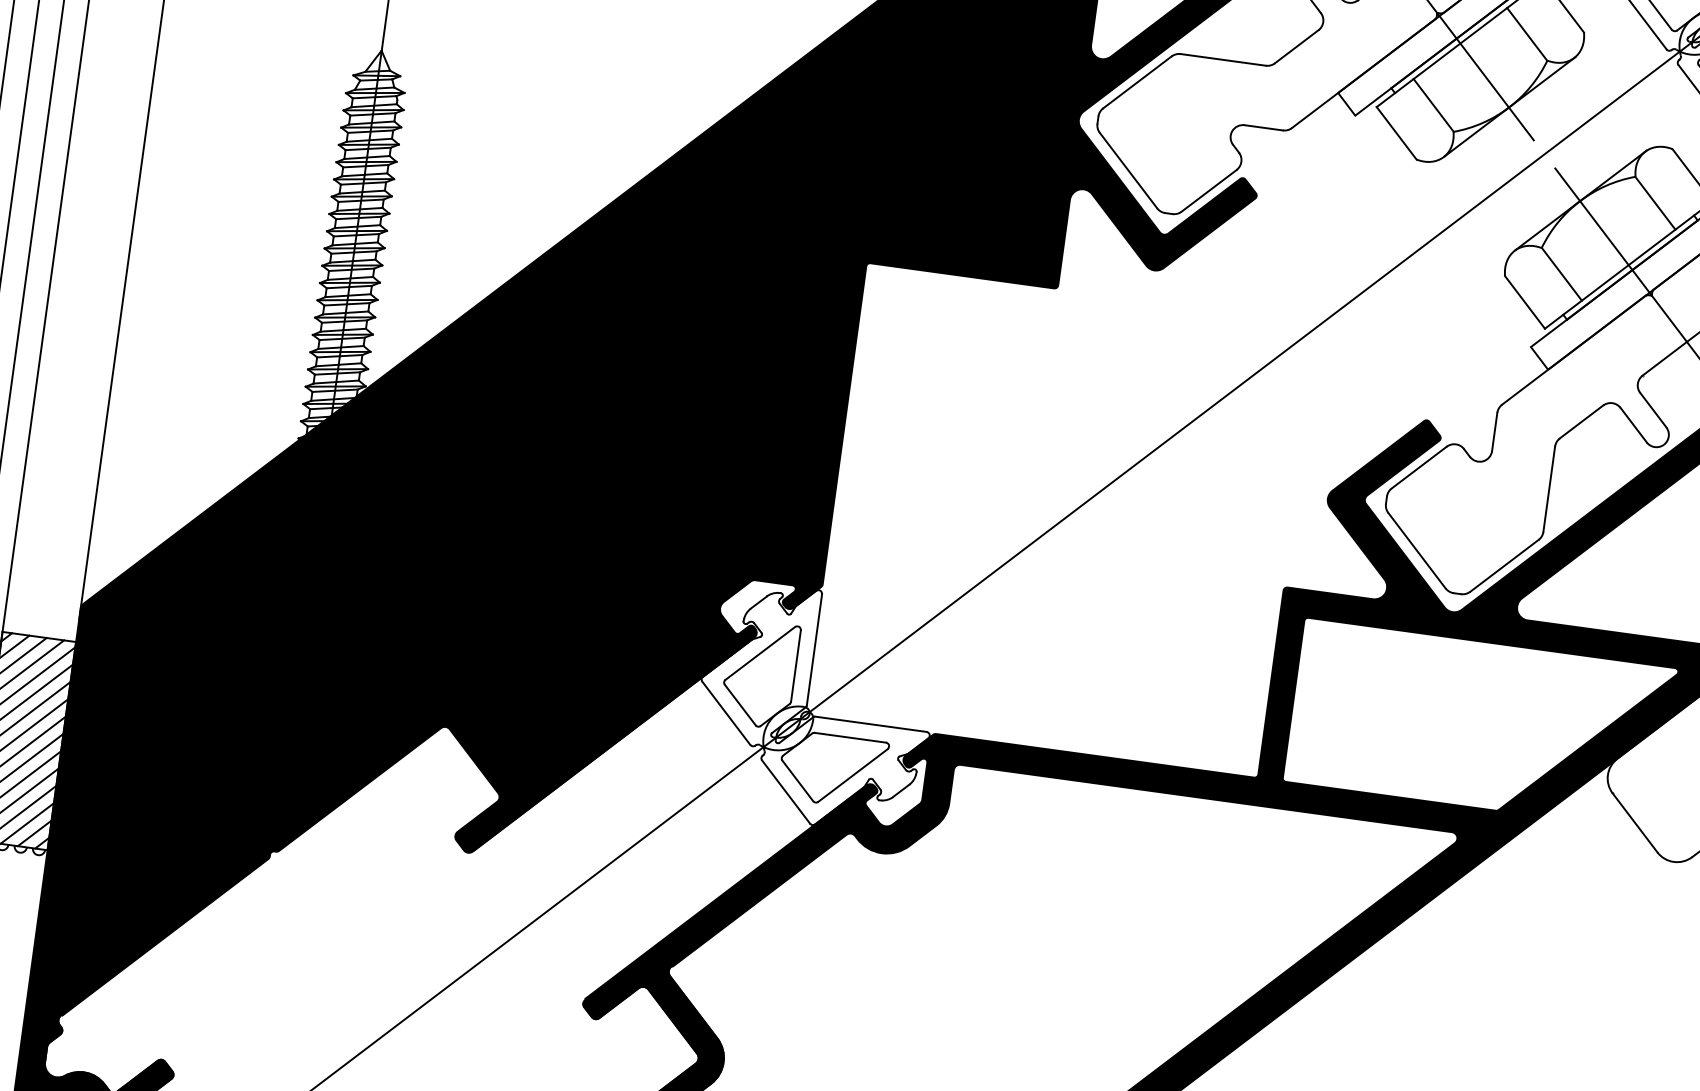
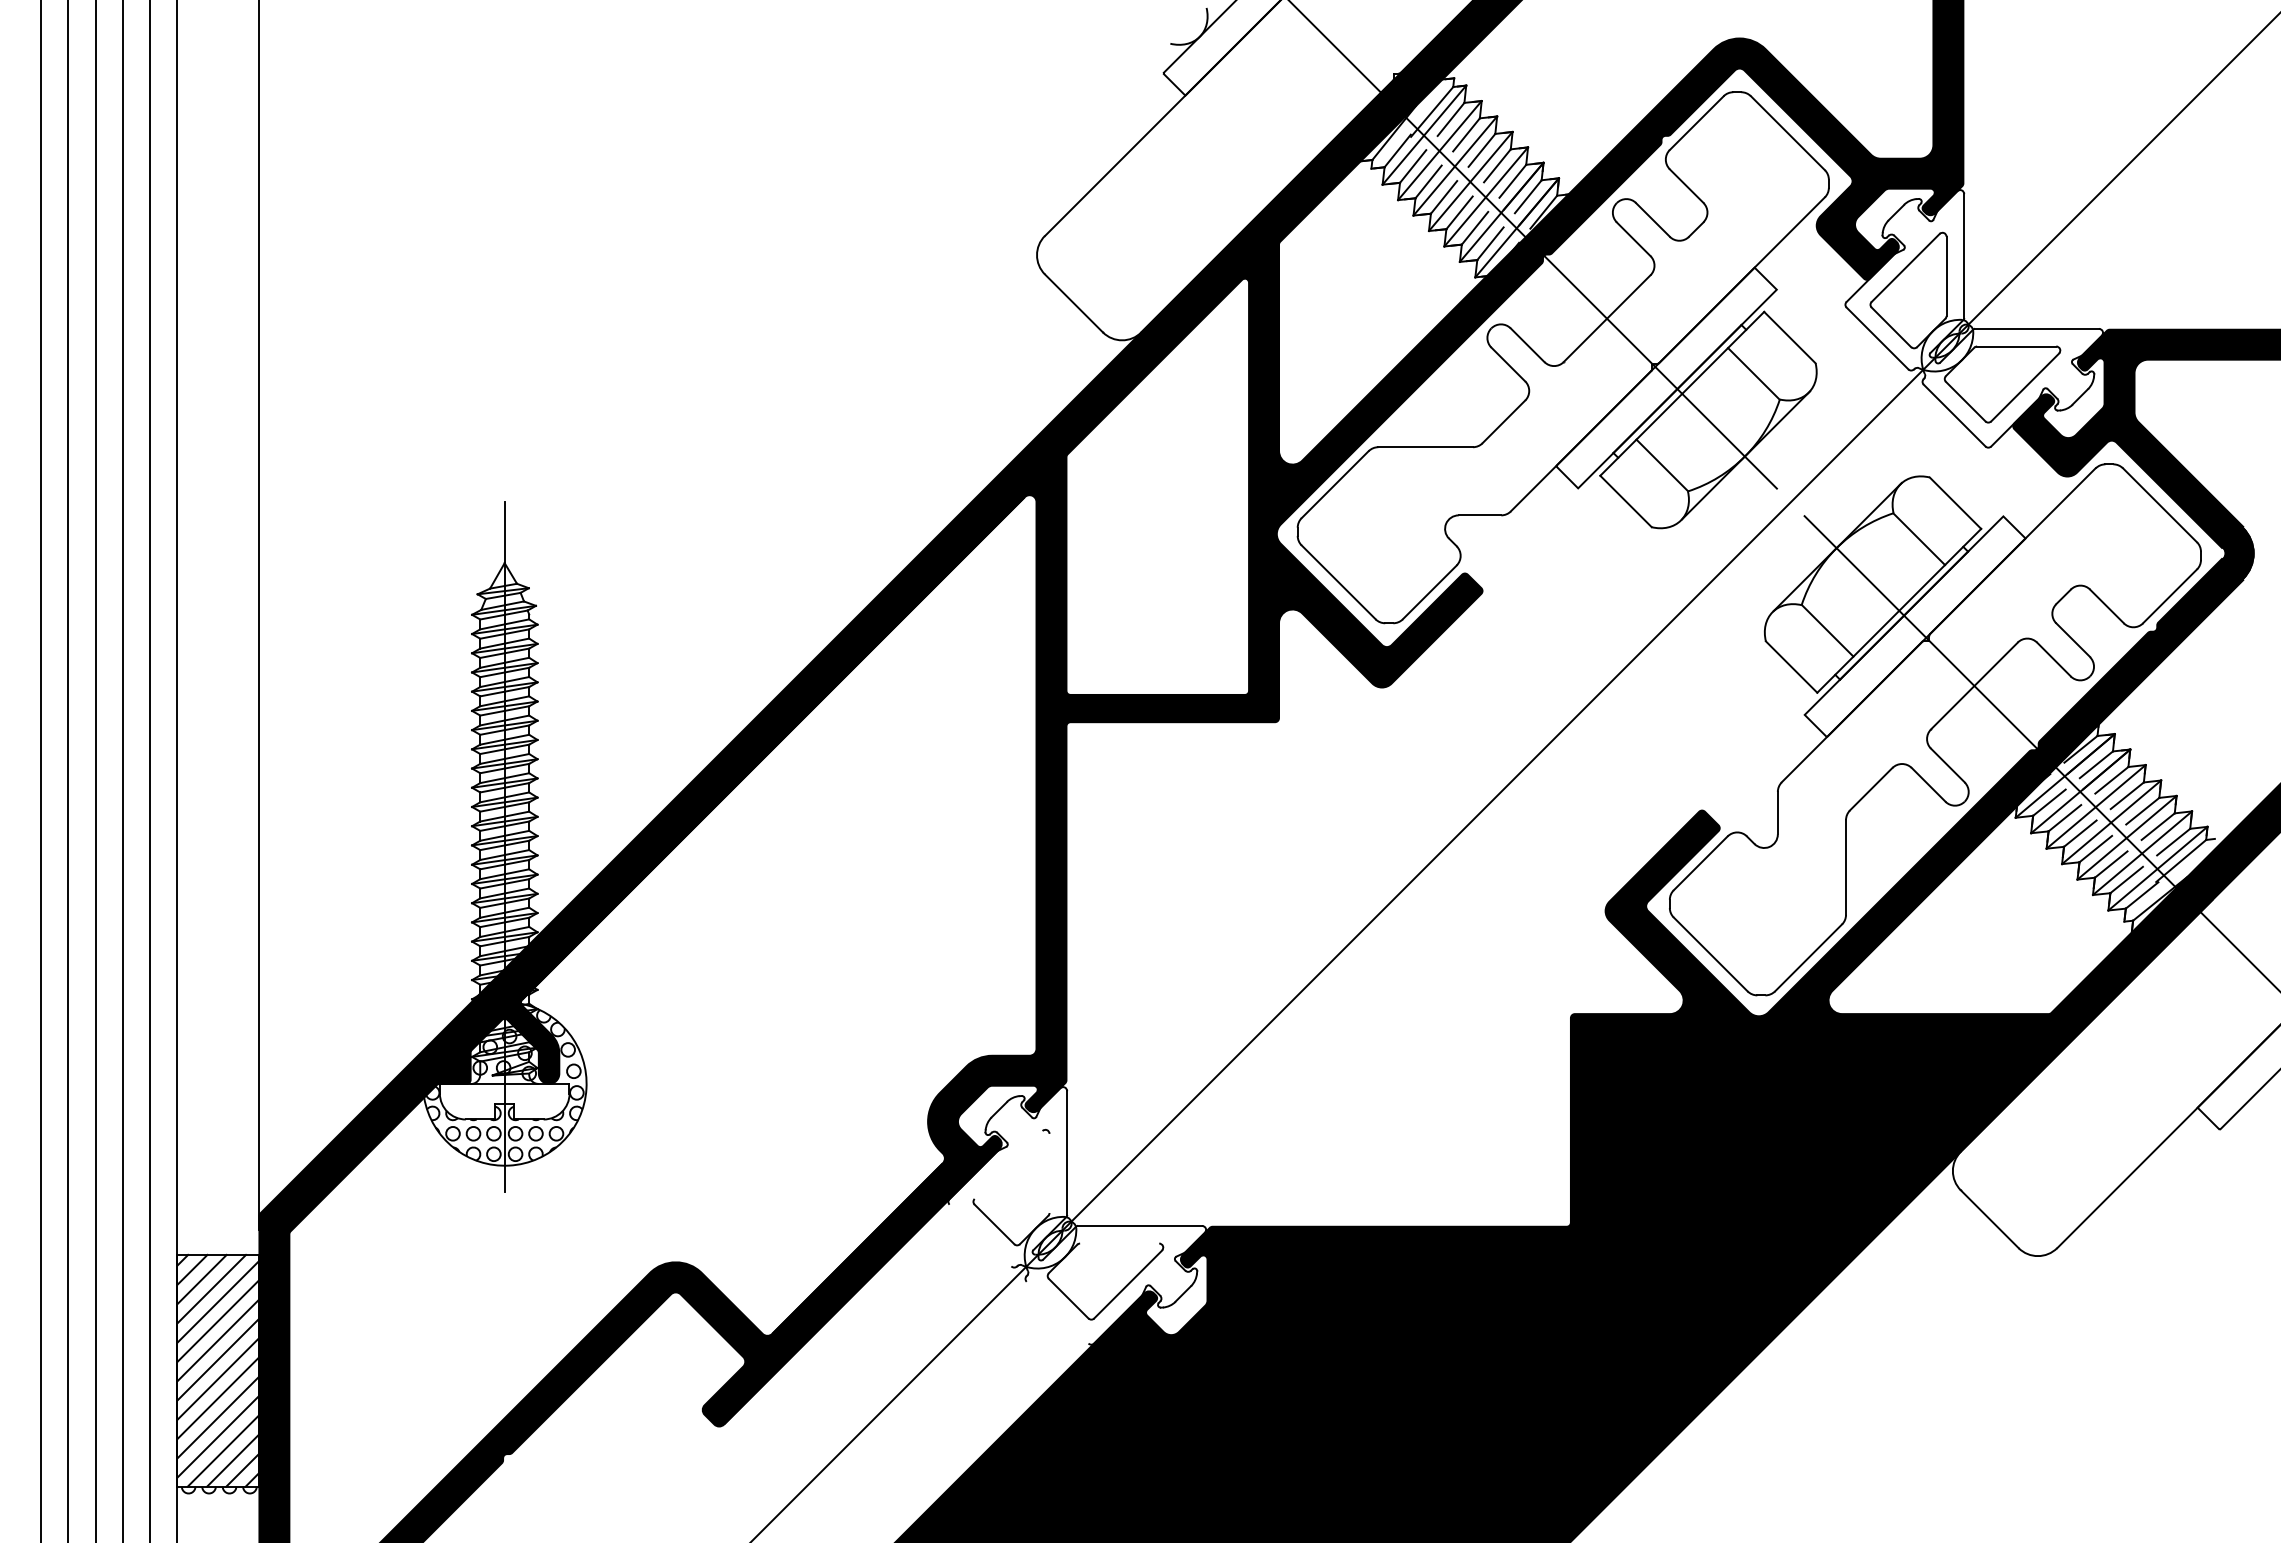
line: (760, 652) -> (1008, 1164), removed
line: (796, 665) -> (1049, 1172), removed
line: (726, 713) -> (980, 1235), removed
line: (850, 737) -> (1119, 1243), removed
line: (786, 791) -> (1057, 1312), removed

